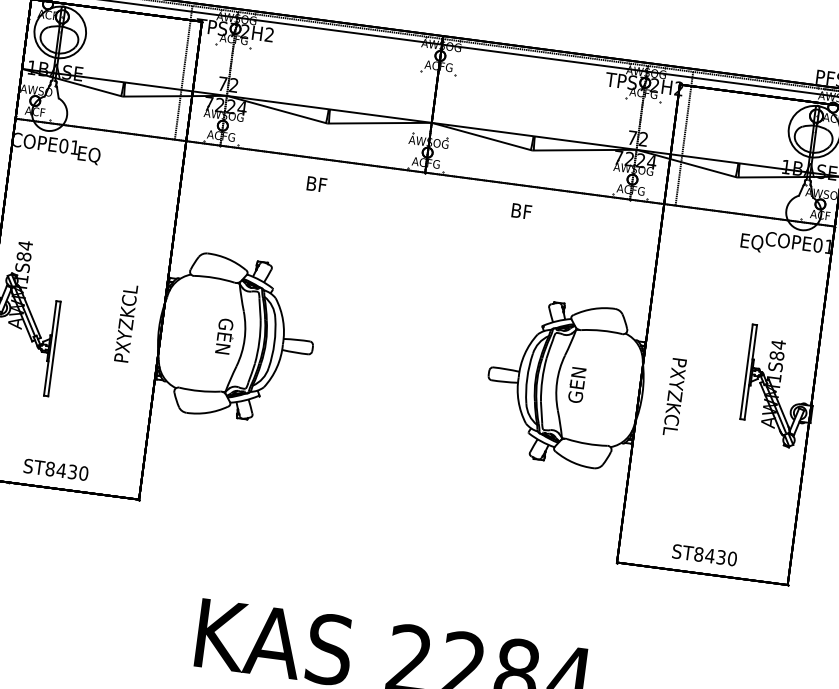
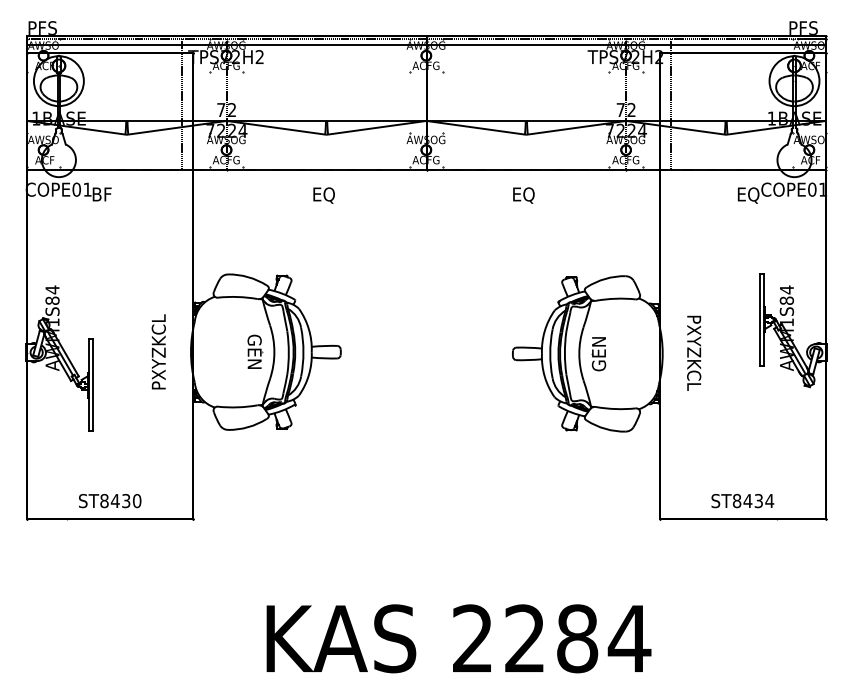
text: (88, 155) -> (101, 195), EQ -> BF
text: (316, 185) -> (323, 195), BF -> EQ
text: (521, 212) -> (523, 195), BF -> EQ
text: (732, 559) -> (769, 501), ST8430 -> ST8434

